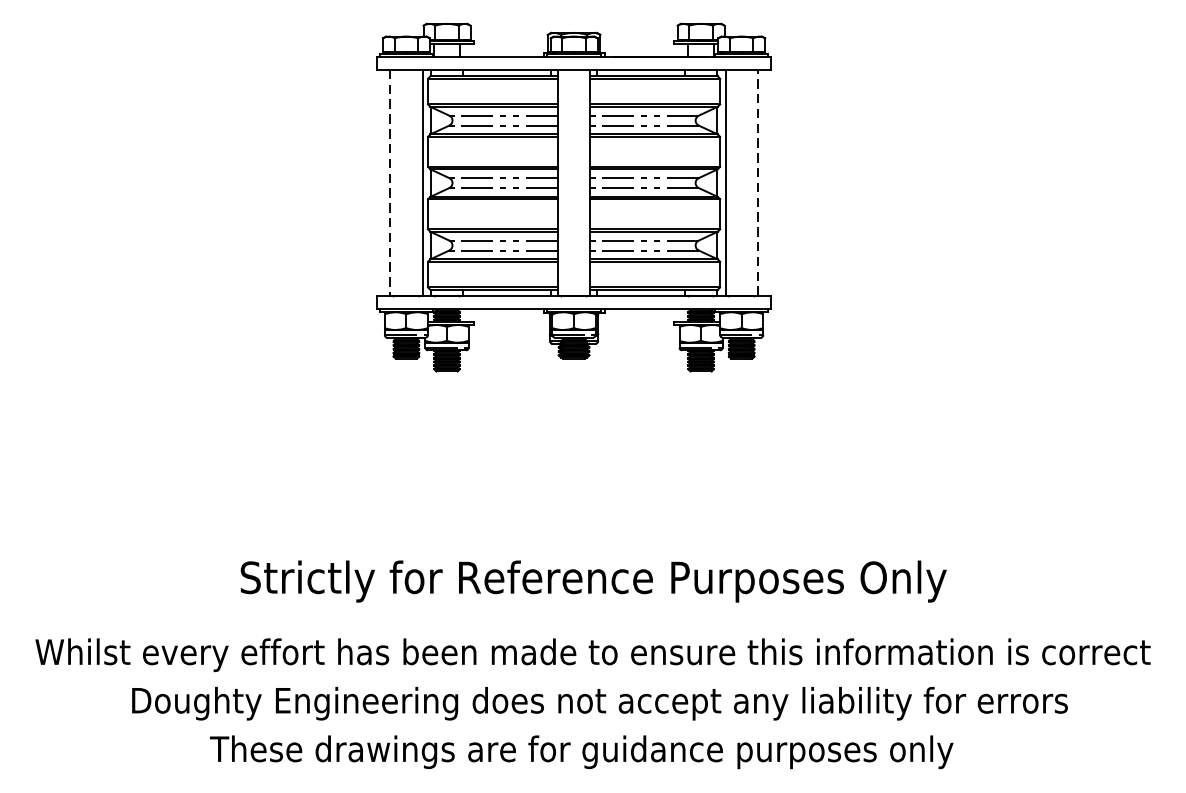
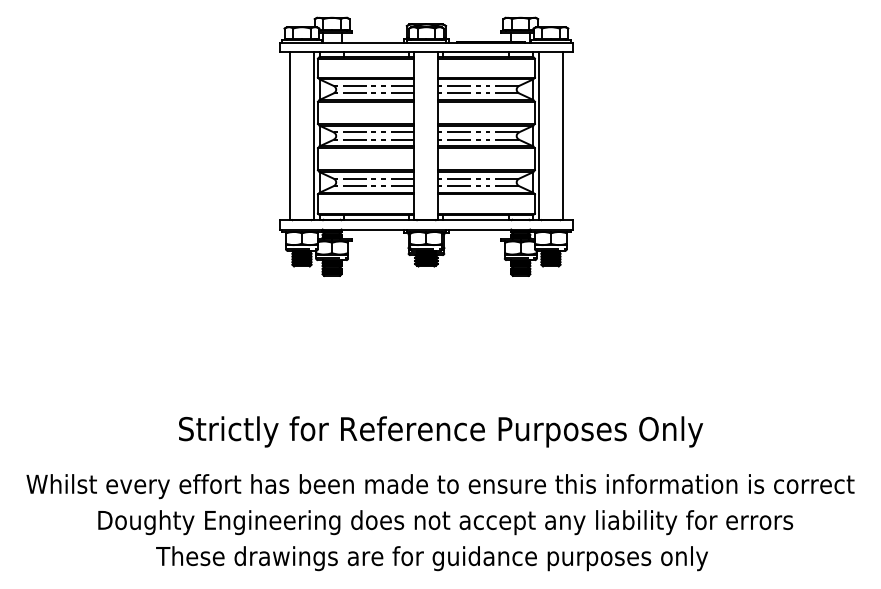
line: (389, 182) -> (289, 135), dashed -> solid
line: (757, 182) -> (562, 135), dashed -> solid

